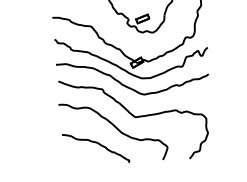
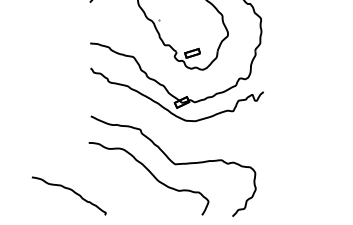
curve: (128, 86) -> (169, 128), removed
curve: (96, 143) -> (70, 190), moved

